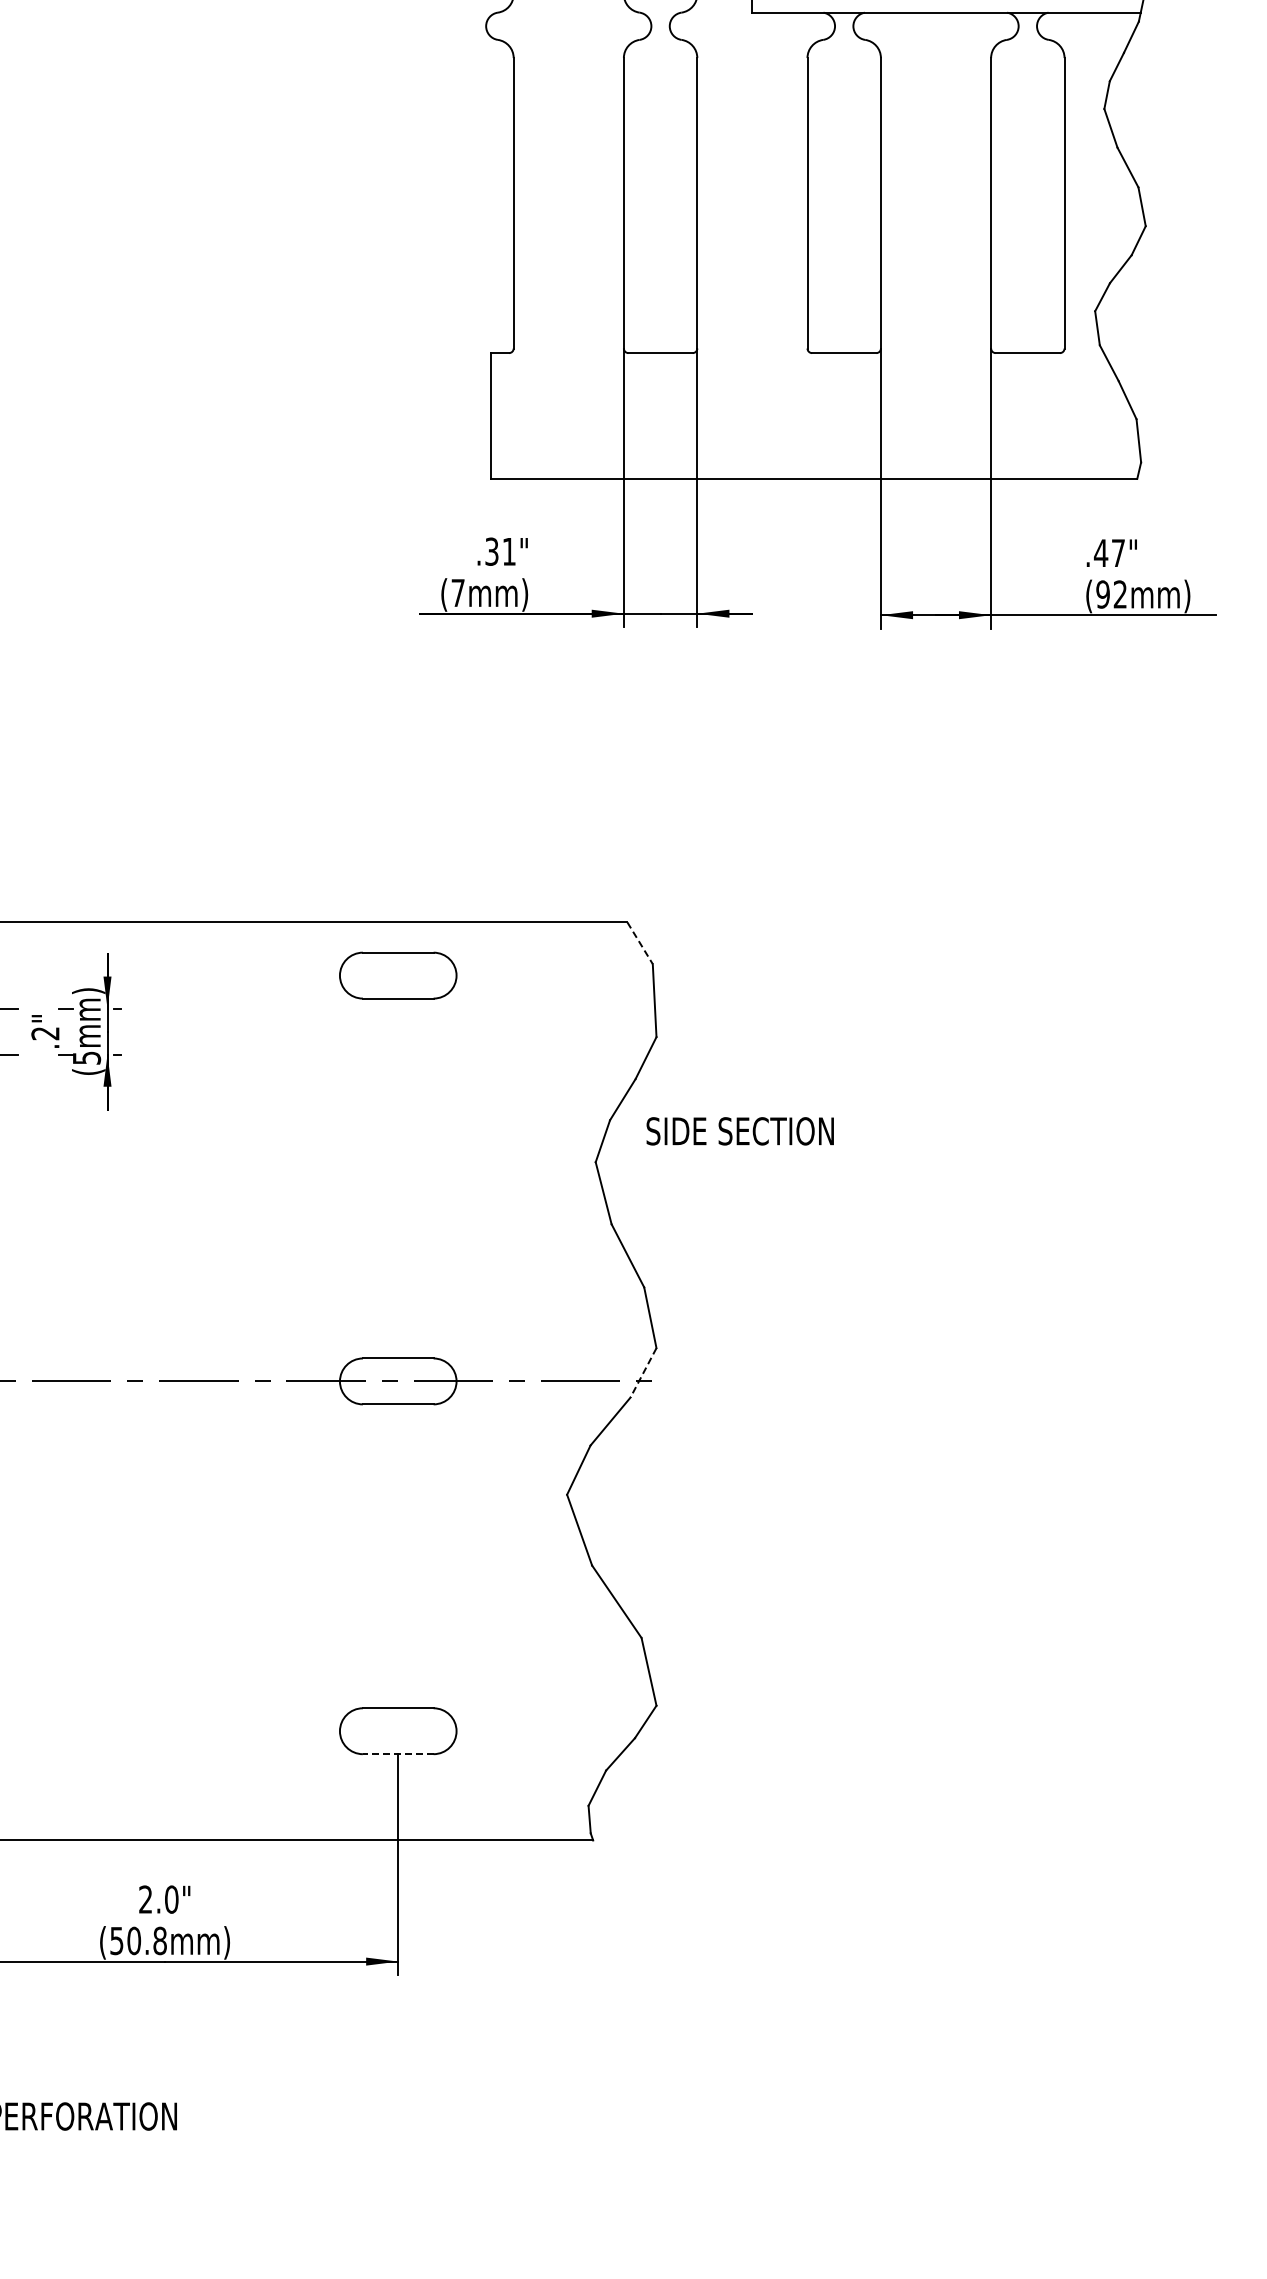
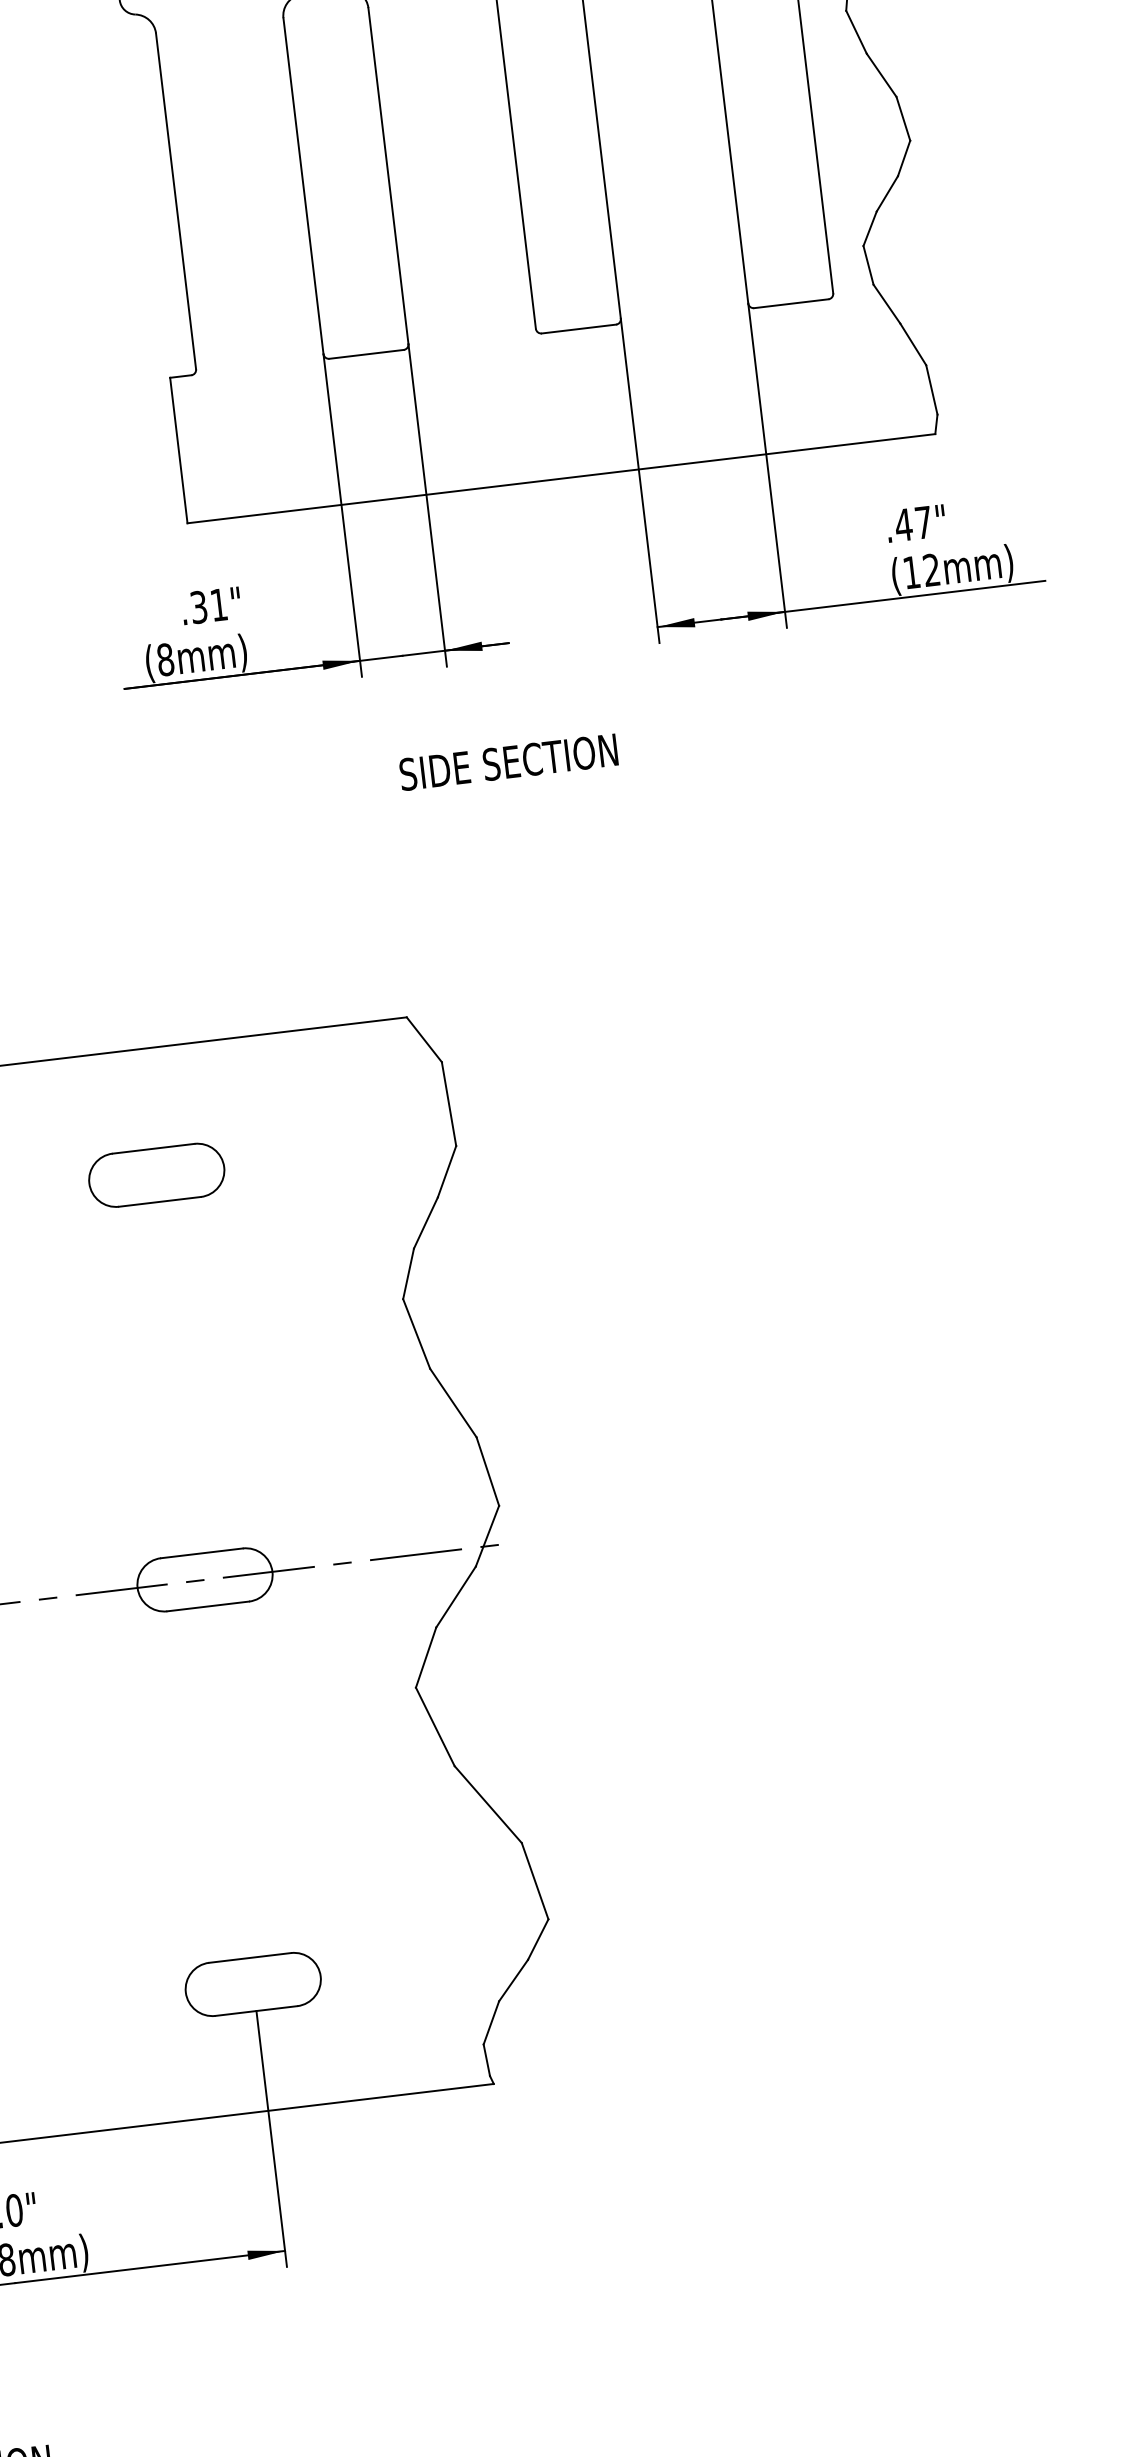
text: (457, 592) -> (164, 659), (7mm) -> (8mm)
text: (1102, 594) -> (911, 572), (92mm) -> (12mm)
line: (640, 943) -> (424, 1039), dashed -> solid
part: (398, 975) -> (157, 1175), moved
text: (739, 1131) -> (507, 762), moved
line: (643, 1372) -> (487, 1535), dashed -> solid
line: (397, 1754) -> (255, 2011), dashed -> solid

